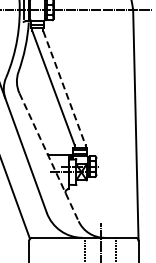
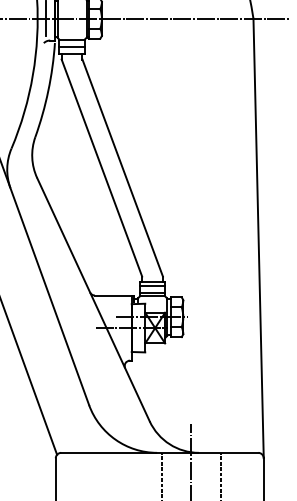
line: (64, 88) -> (122, 168), dashed -> solid
line: (49, 157) -> (94, 299), dashed -> solid

